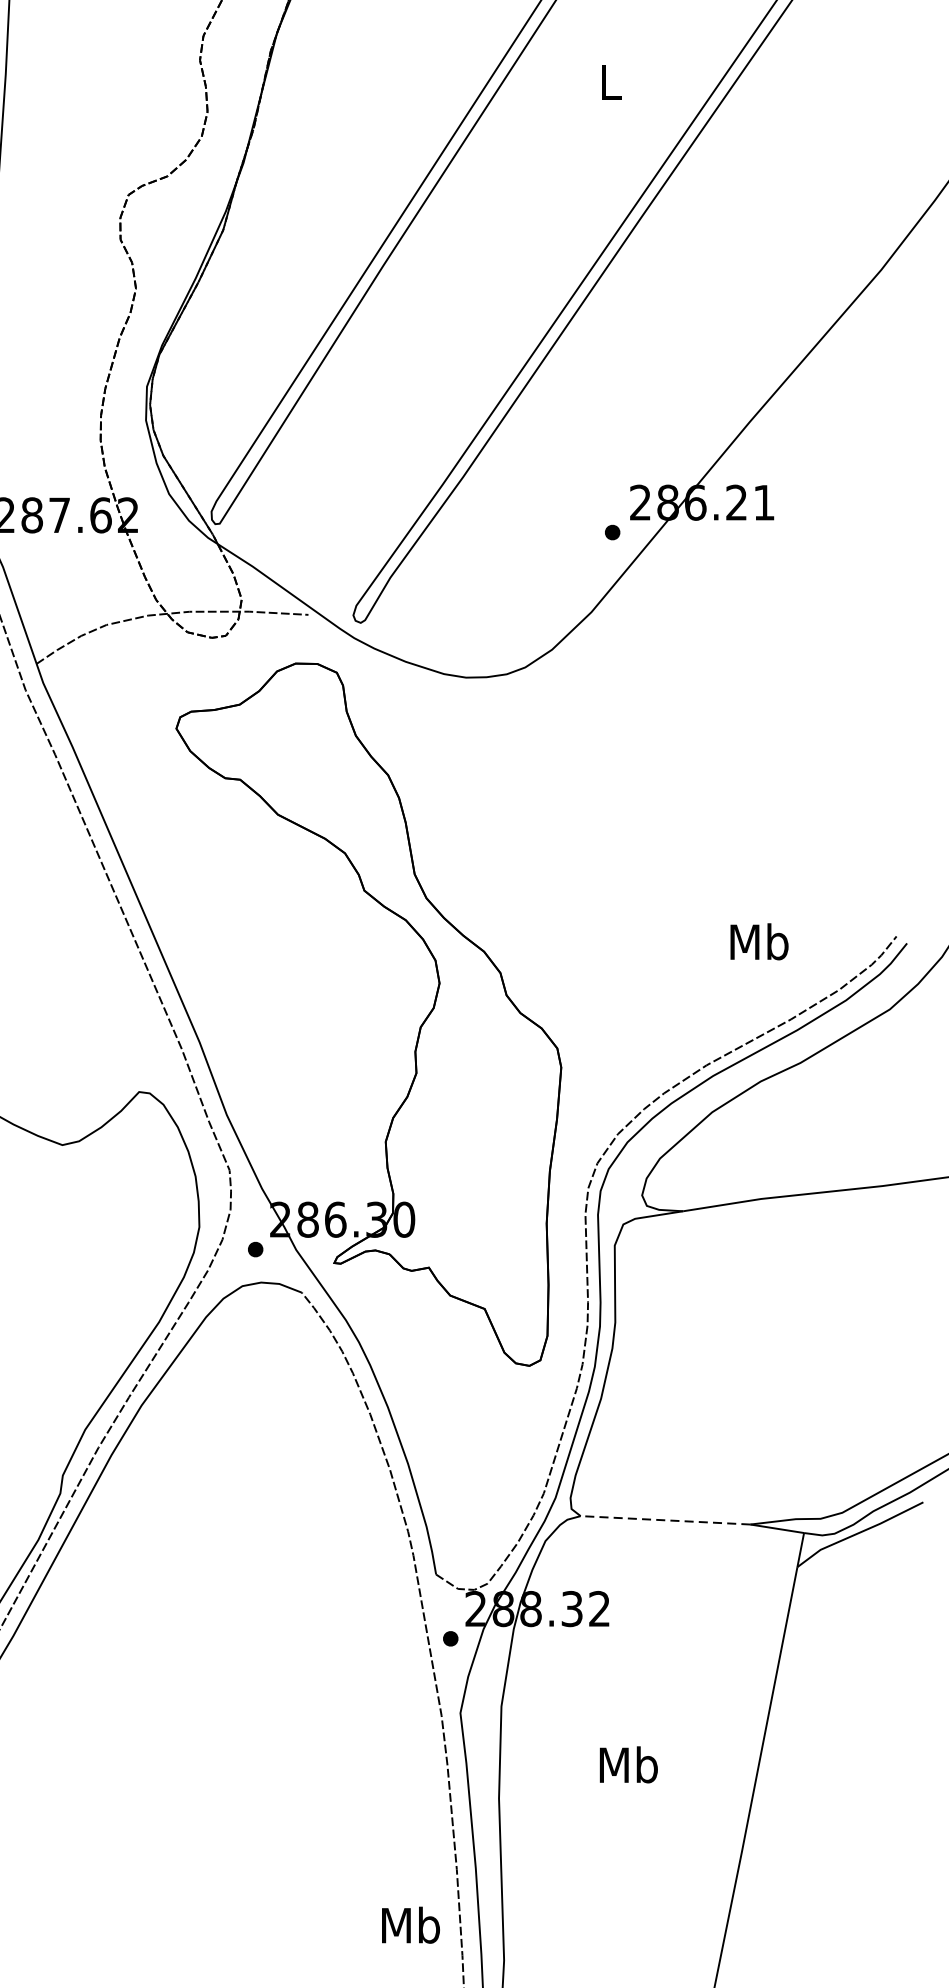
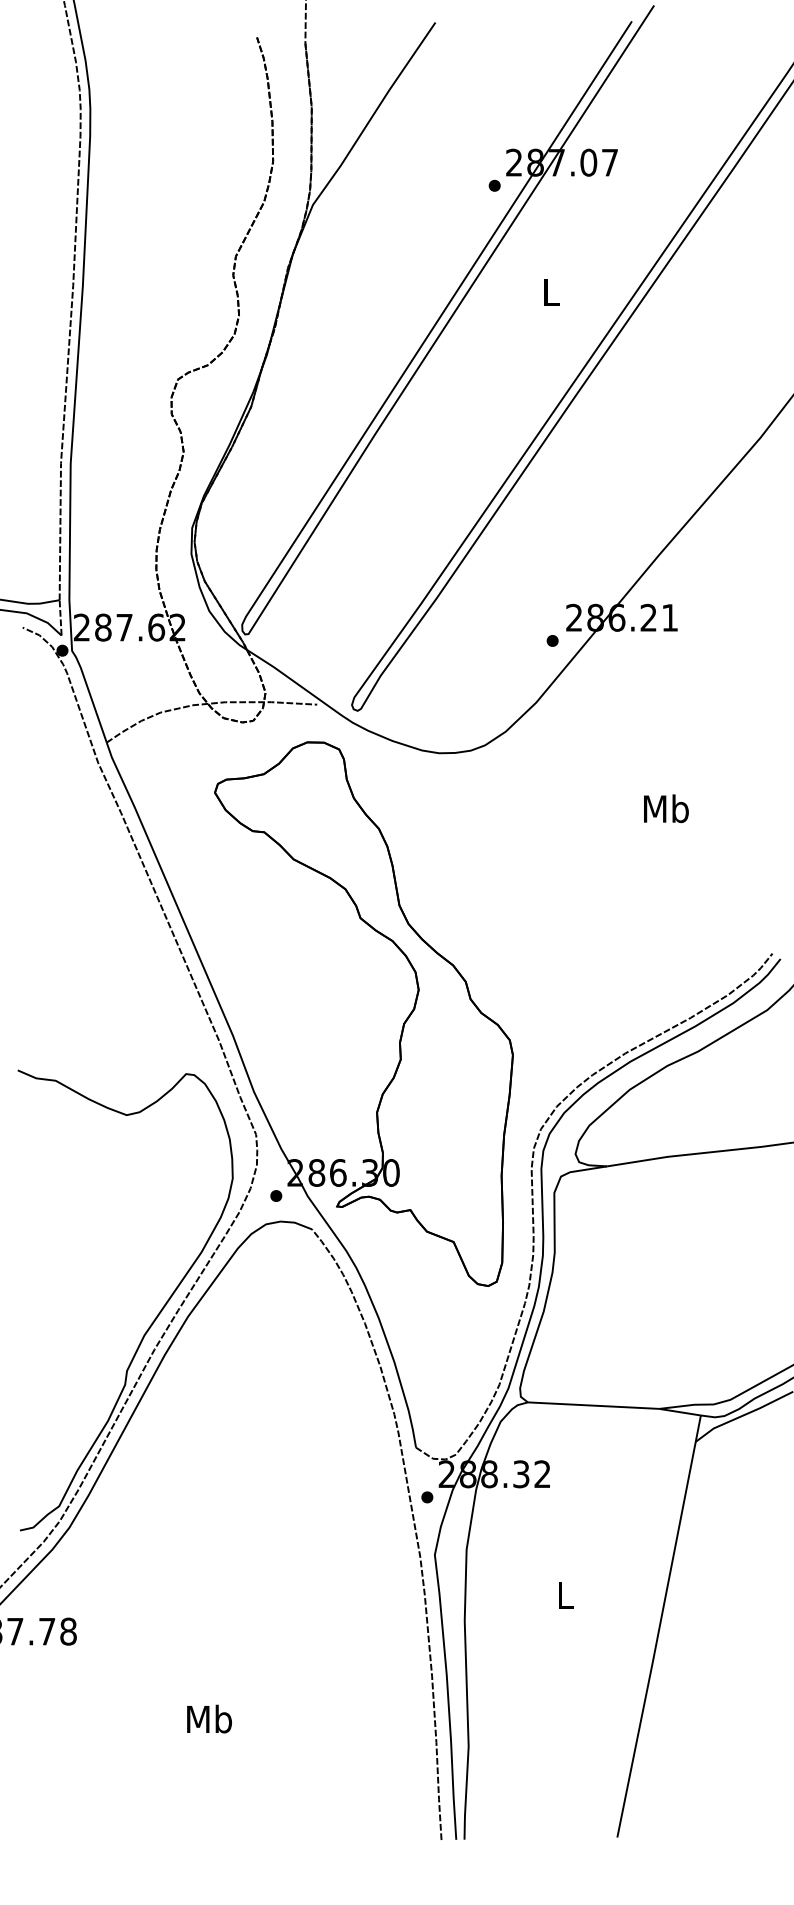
text: (759, 941) -> (666, 808), moved
line: (665, 1520) -> (593, 1405), dashed -> solid
text: (627, 1764) -> (564, 1594), Mb -> L
text: (410, 1924) -> (209, 1718), moved

